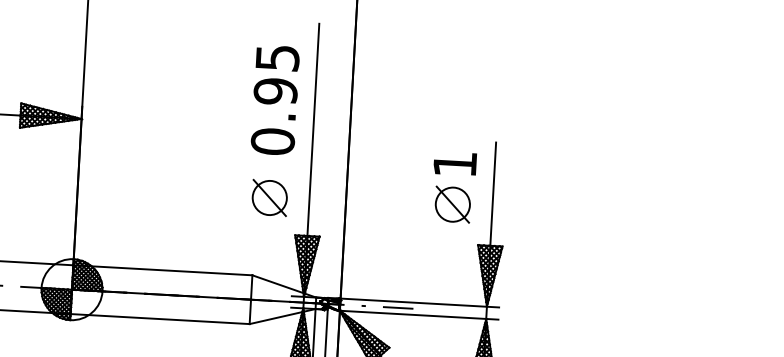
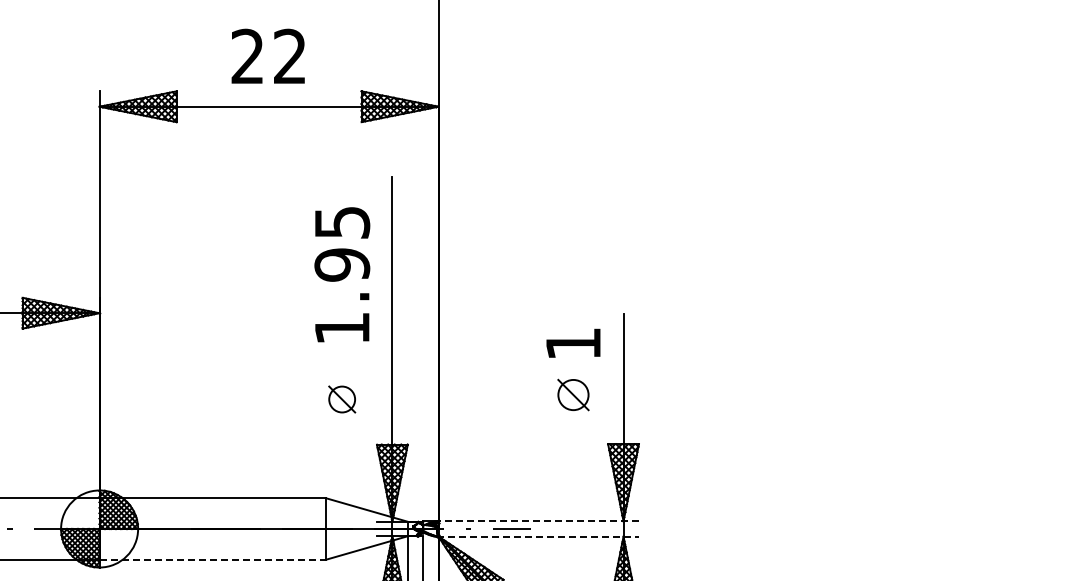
text: (273, 141) -> (342, 328), 0.95 -> 1.95
part: (269, 197) -> (341, 399), size x0.6
part: (452, 204) -> (573, 394), size x0.7
line: (419, 303) -> (538, 521), solid -> dashed
line: (418, 315) -> (538, 536), solid -> dashed
line: (160, 318) -> (213, 559), solid -> dashed

